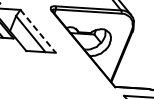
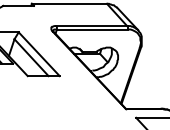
line: (38, 31) -> (39, 54), dashed -> solid

